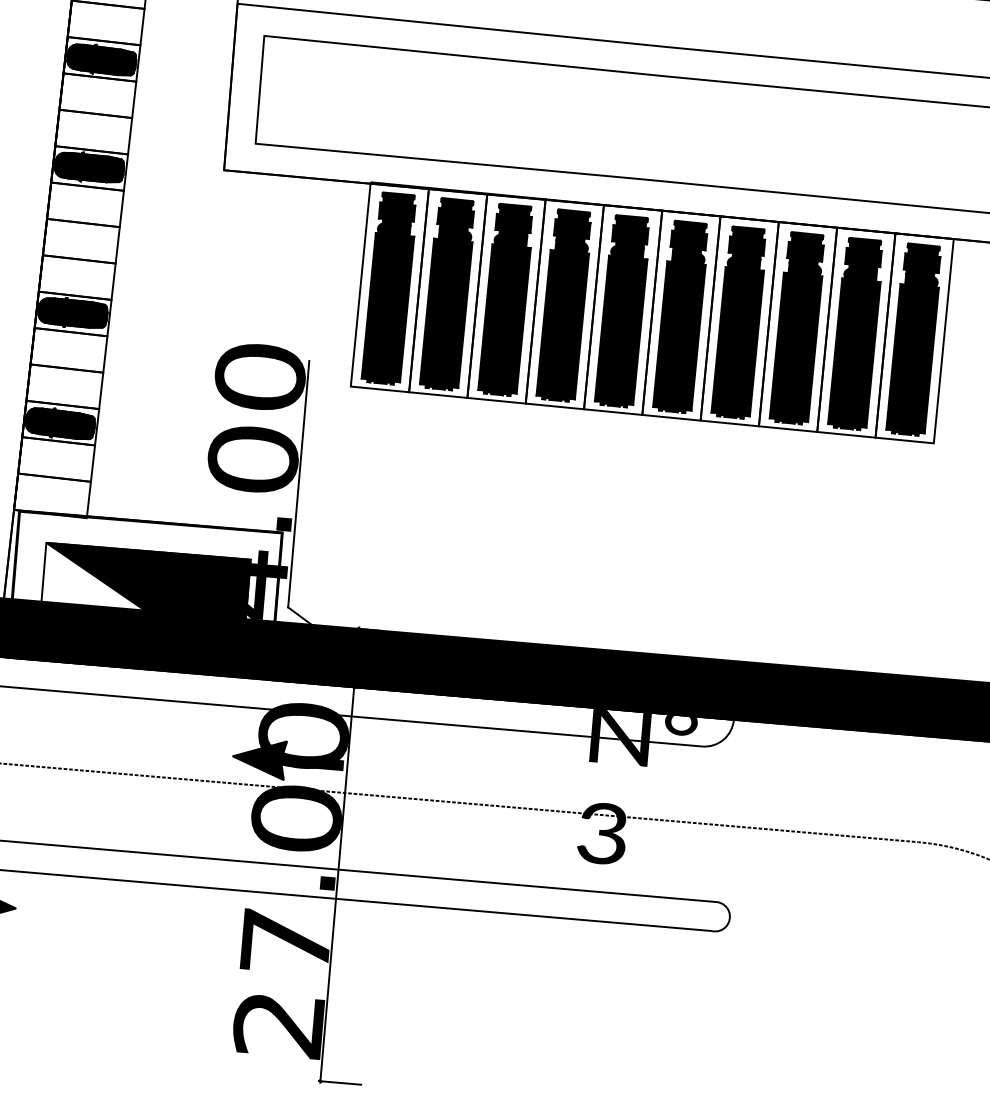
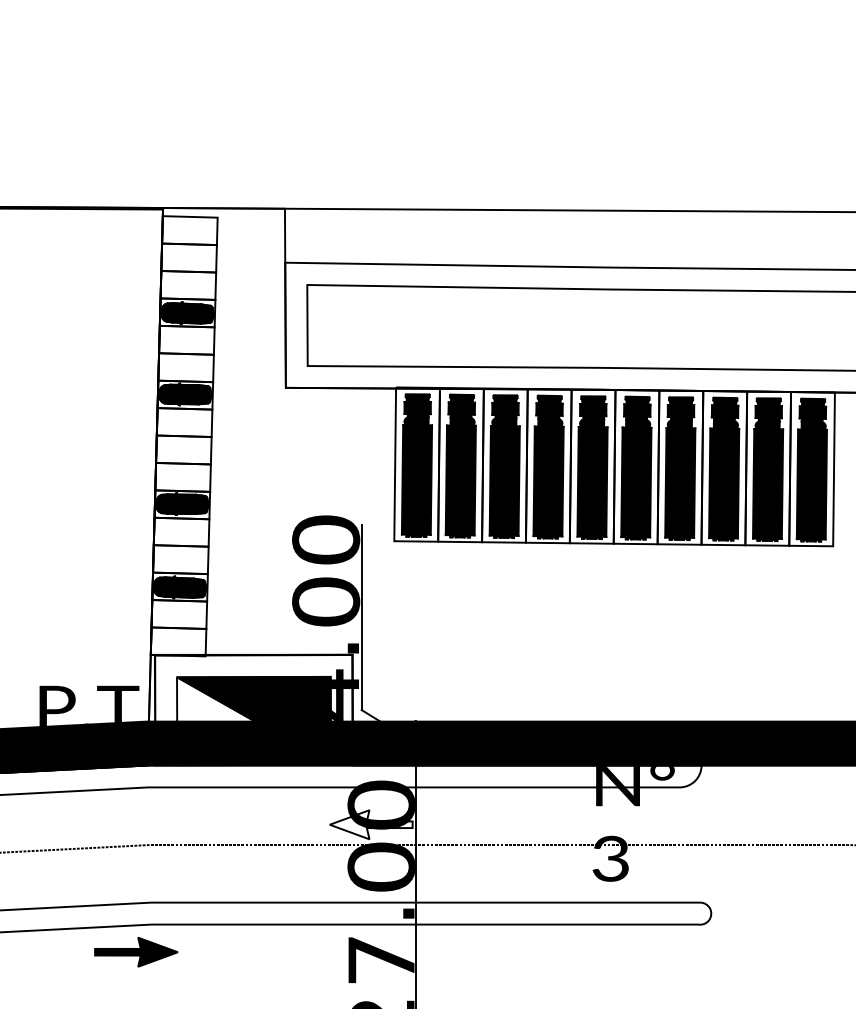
fill: (286, 760) -> (370, 824), removed

